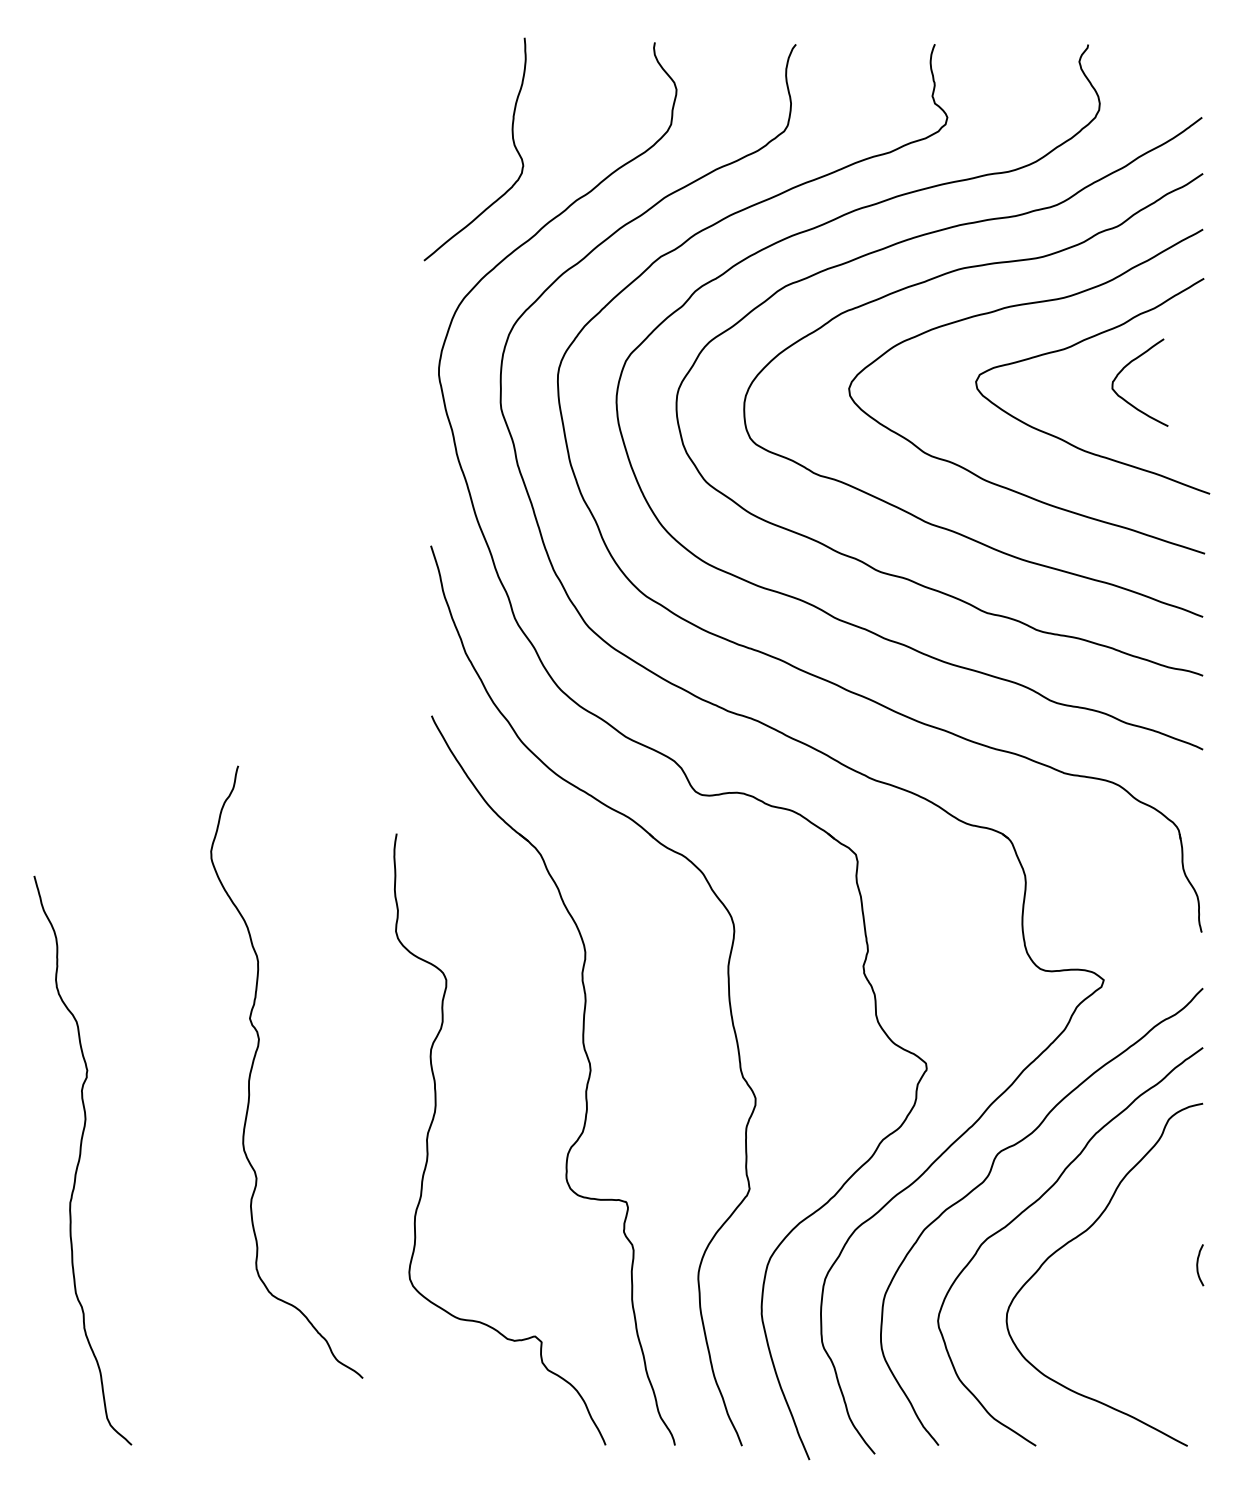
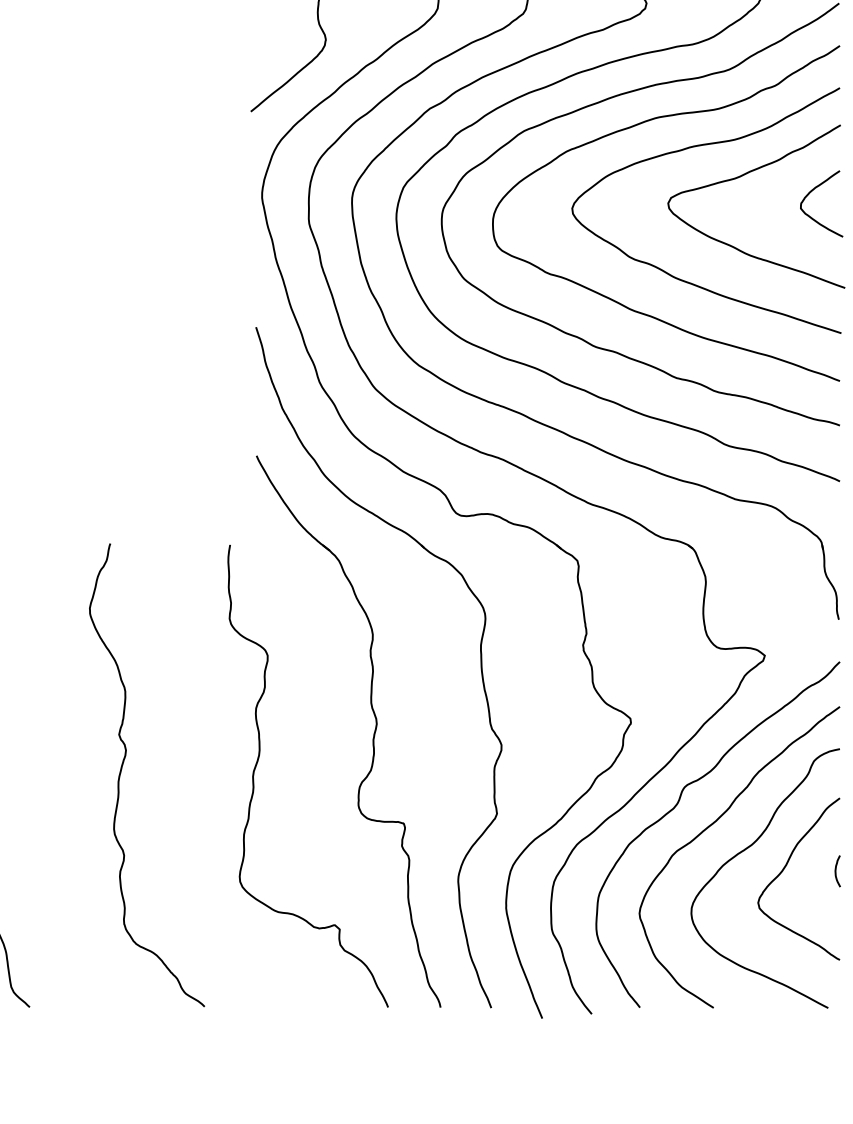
curve: (1128, 365) -> (813, 190), moved
curve: (253, 1066) -> (121, 770), moved
curve: (1130, 1261) -> (785, 868), added

